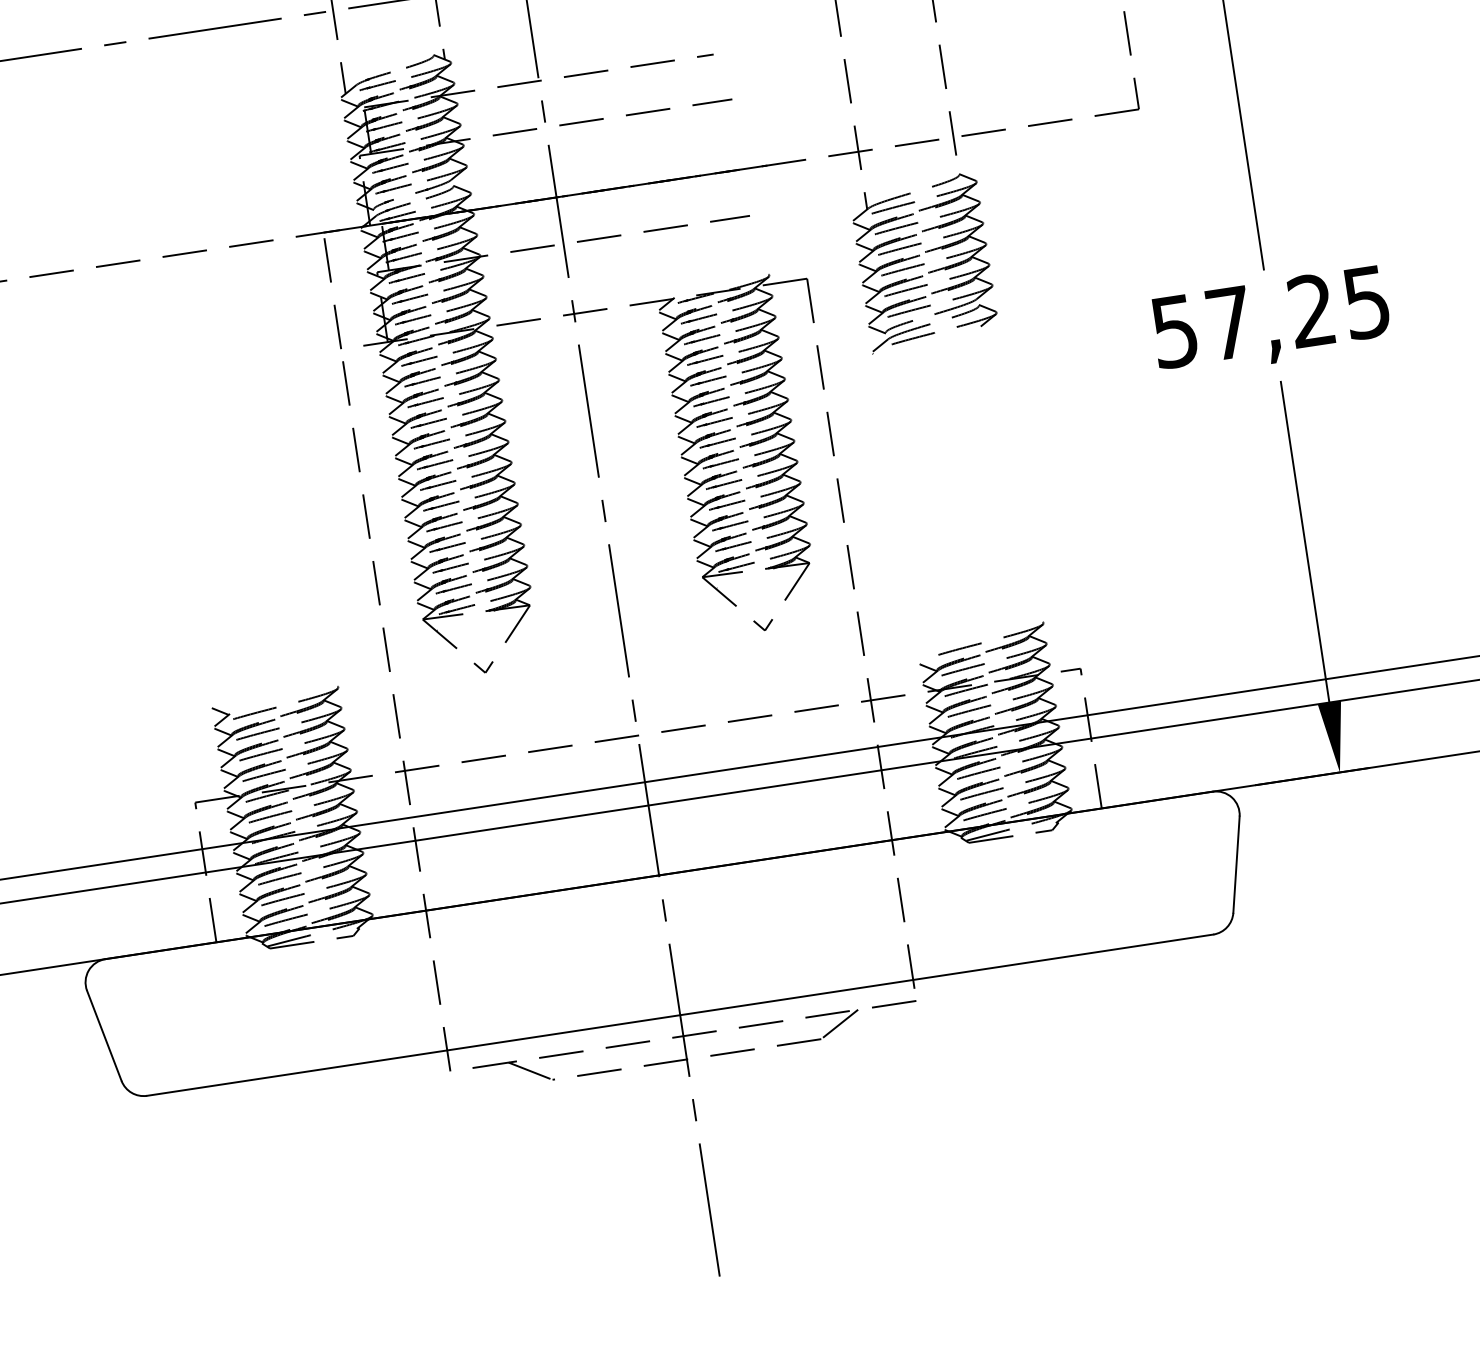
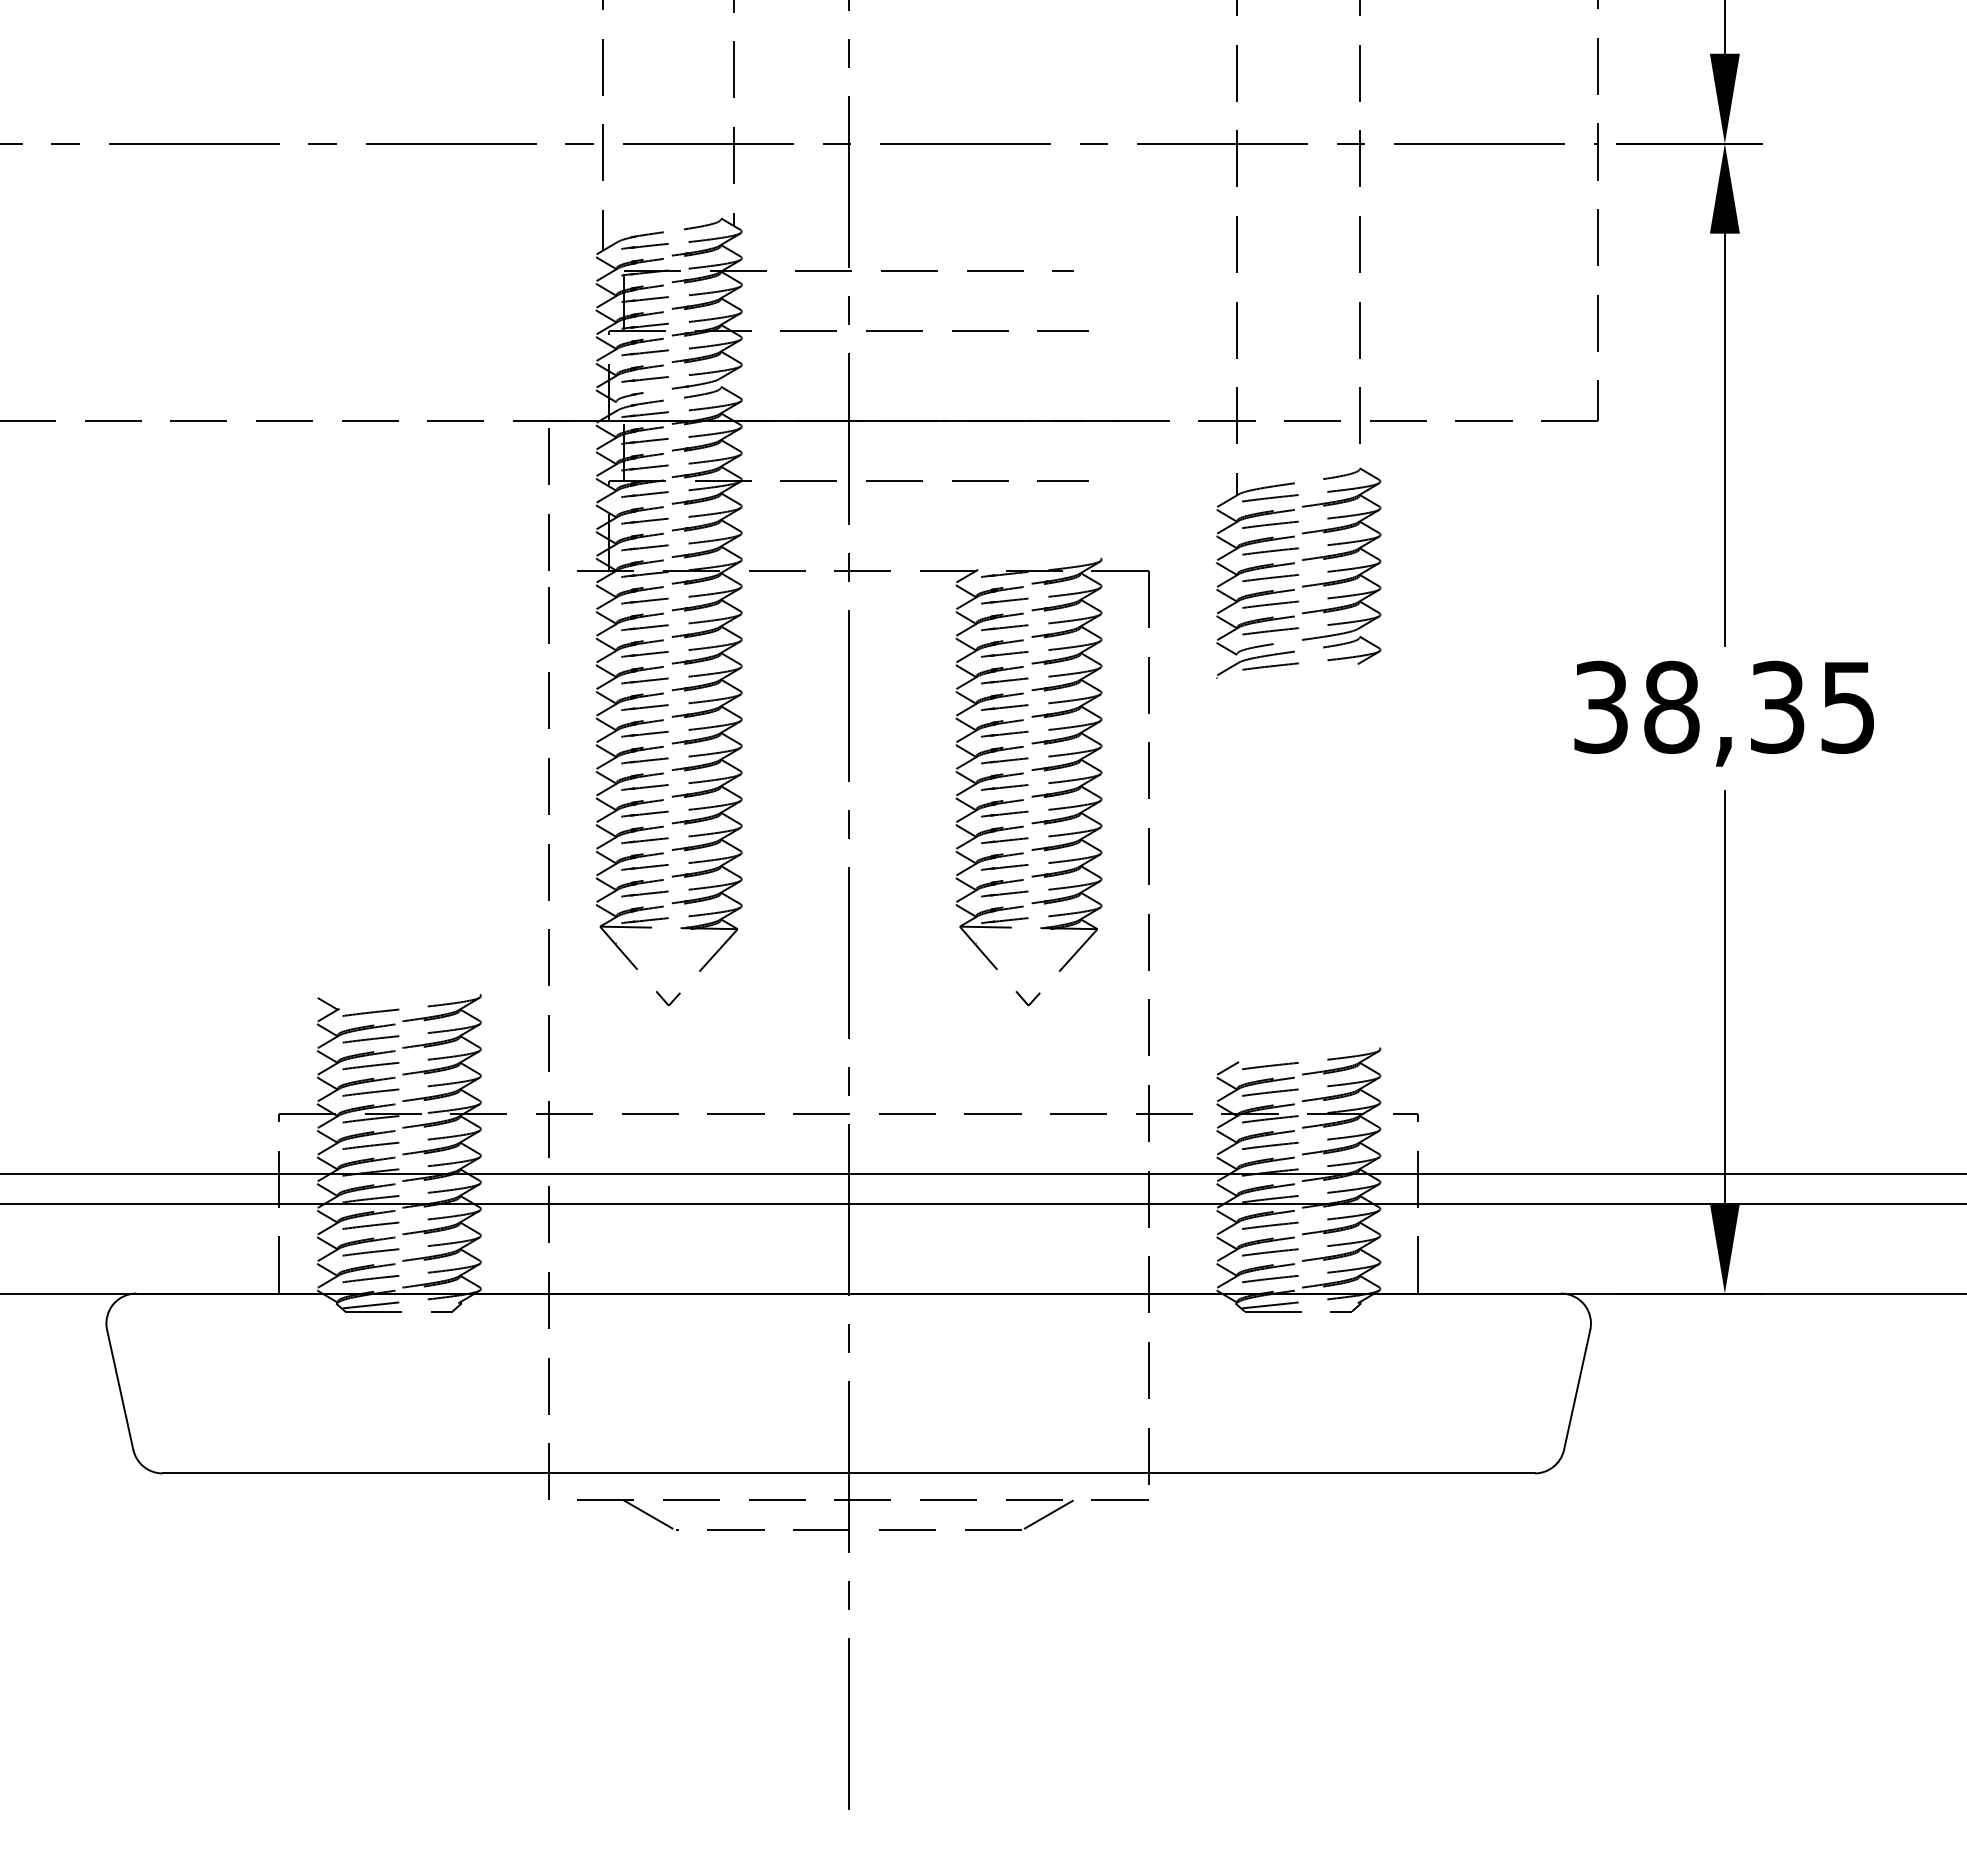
text: (1243, 321) -> (1689, 707), 57,25 -> 38,35
line: (927, 655) -> (1228, 1067), added

